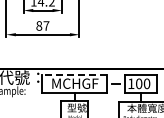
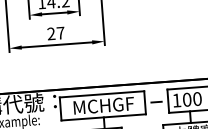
text: (39, 25) -> (51, 33), 87 -> 27
line: (74, 74) -> (101, 93), dashed -> solid

